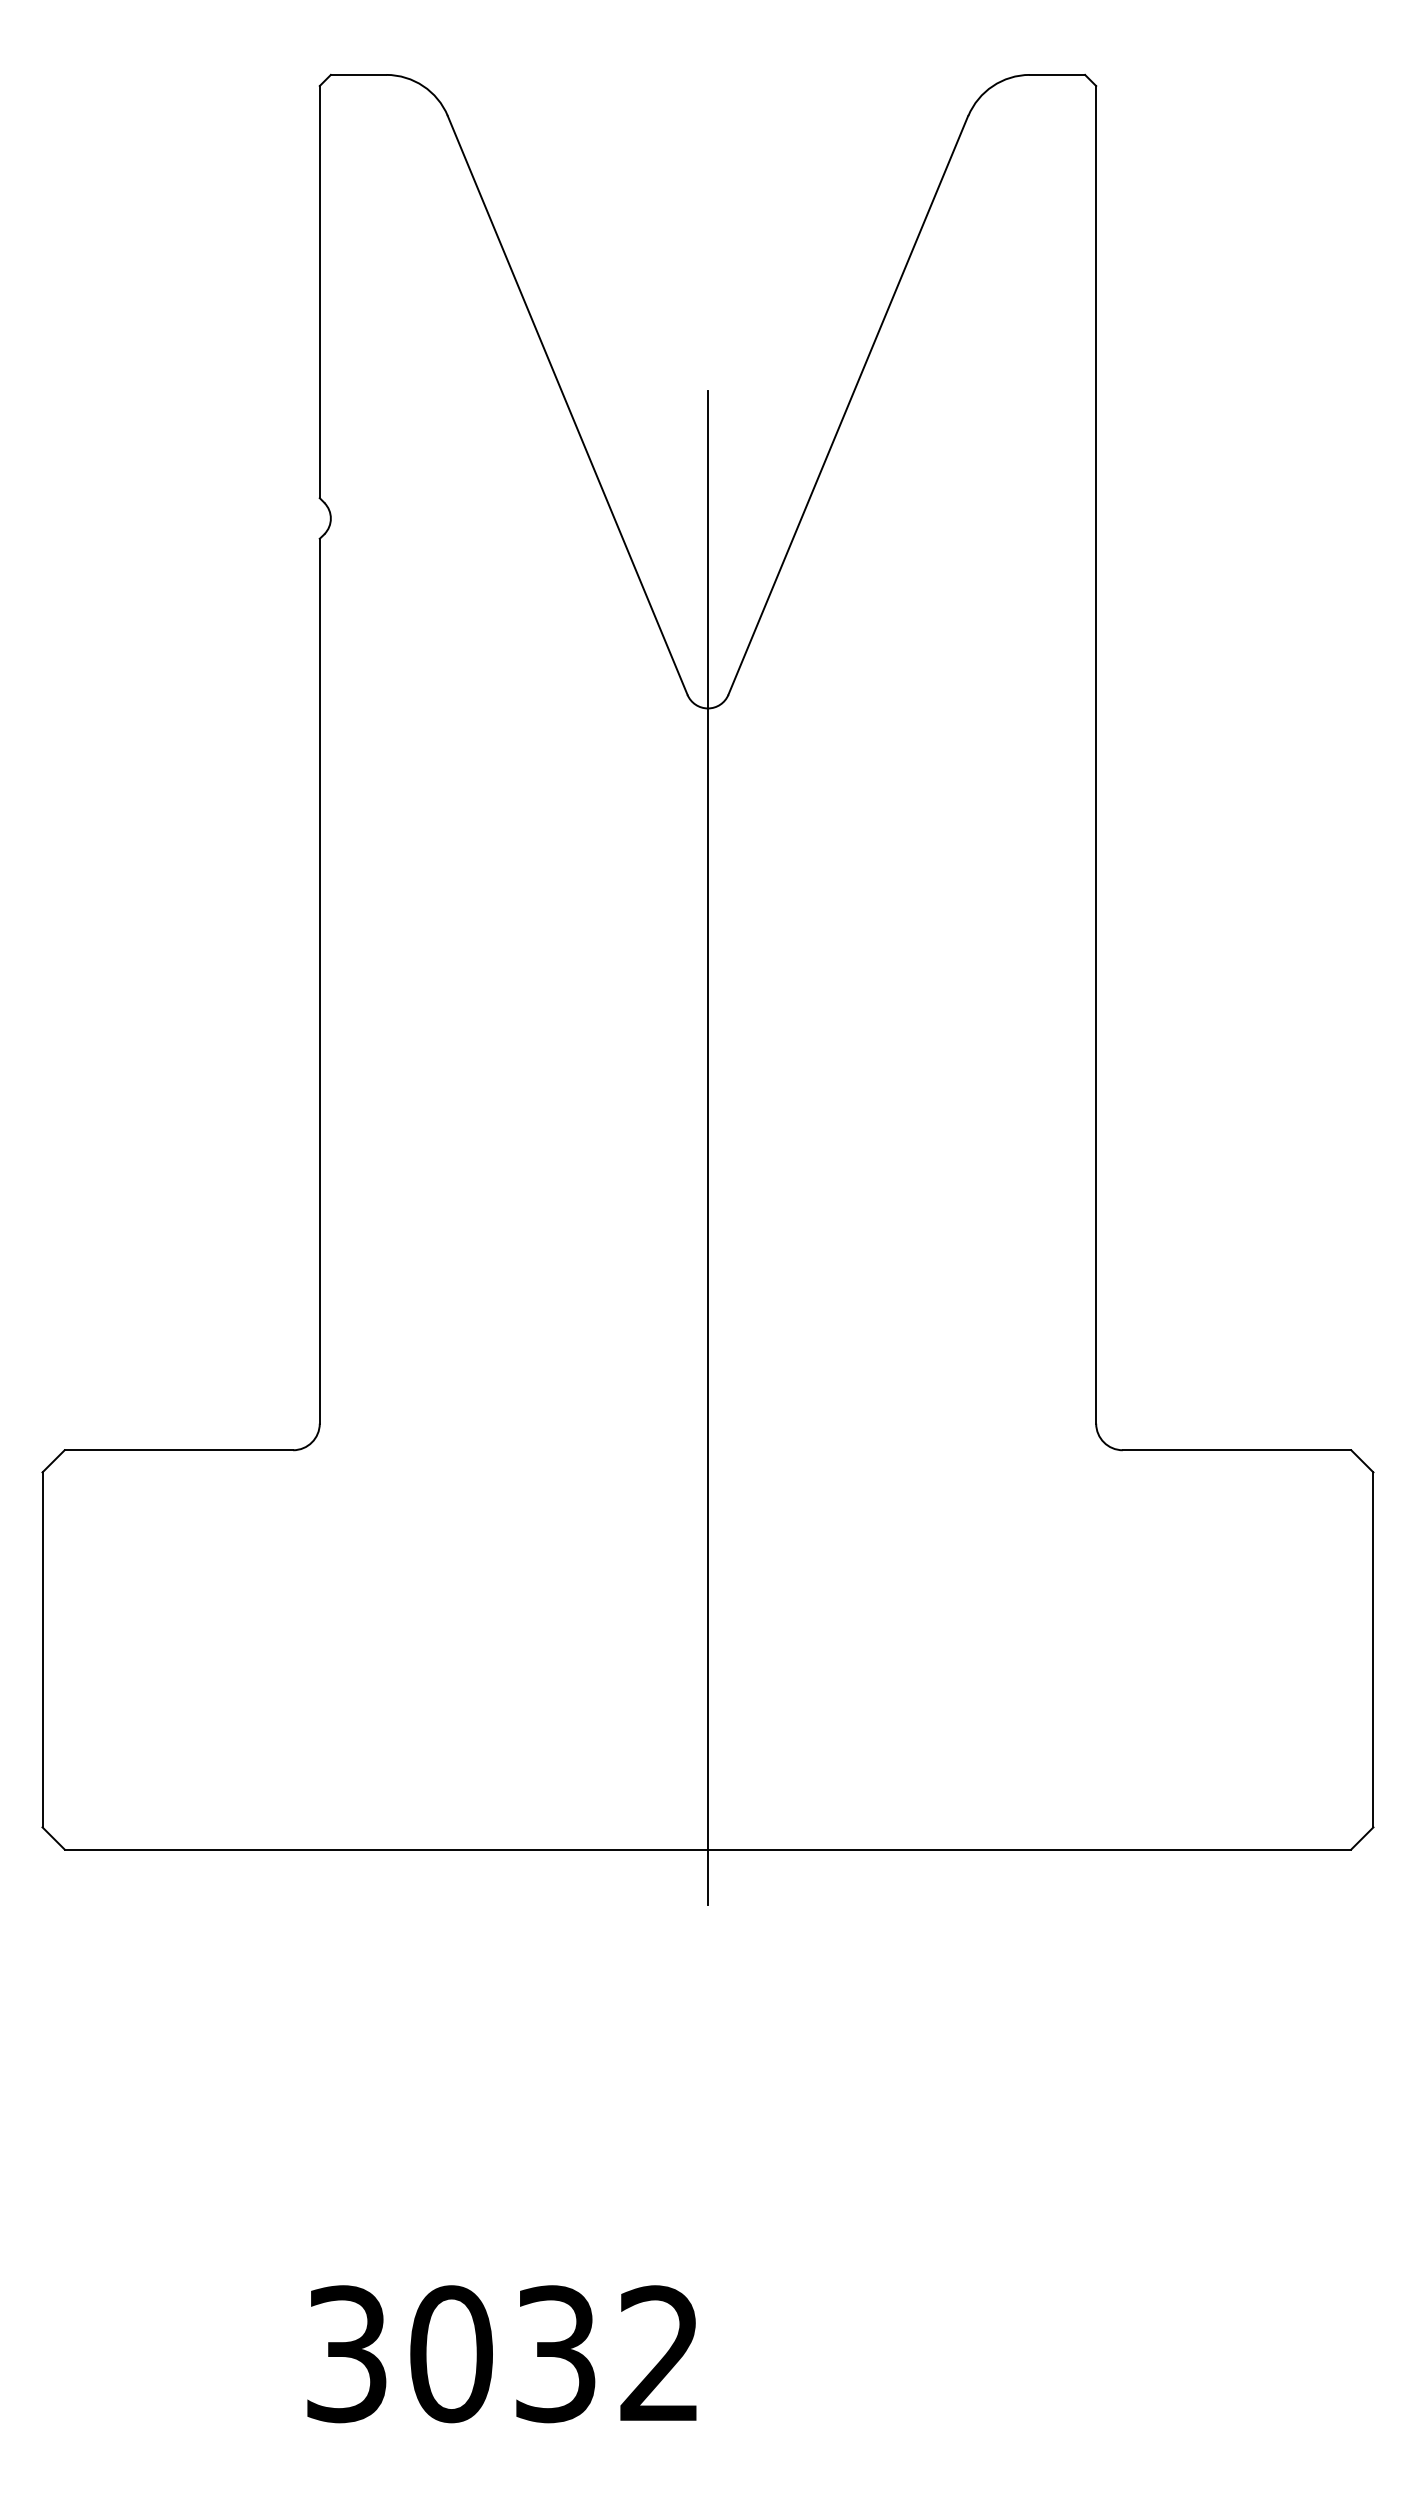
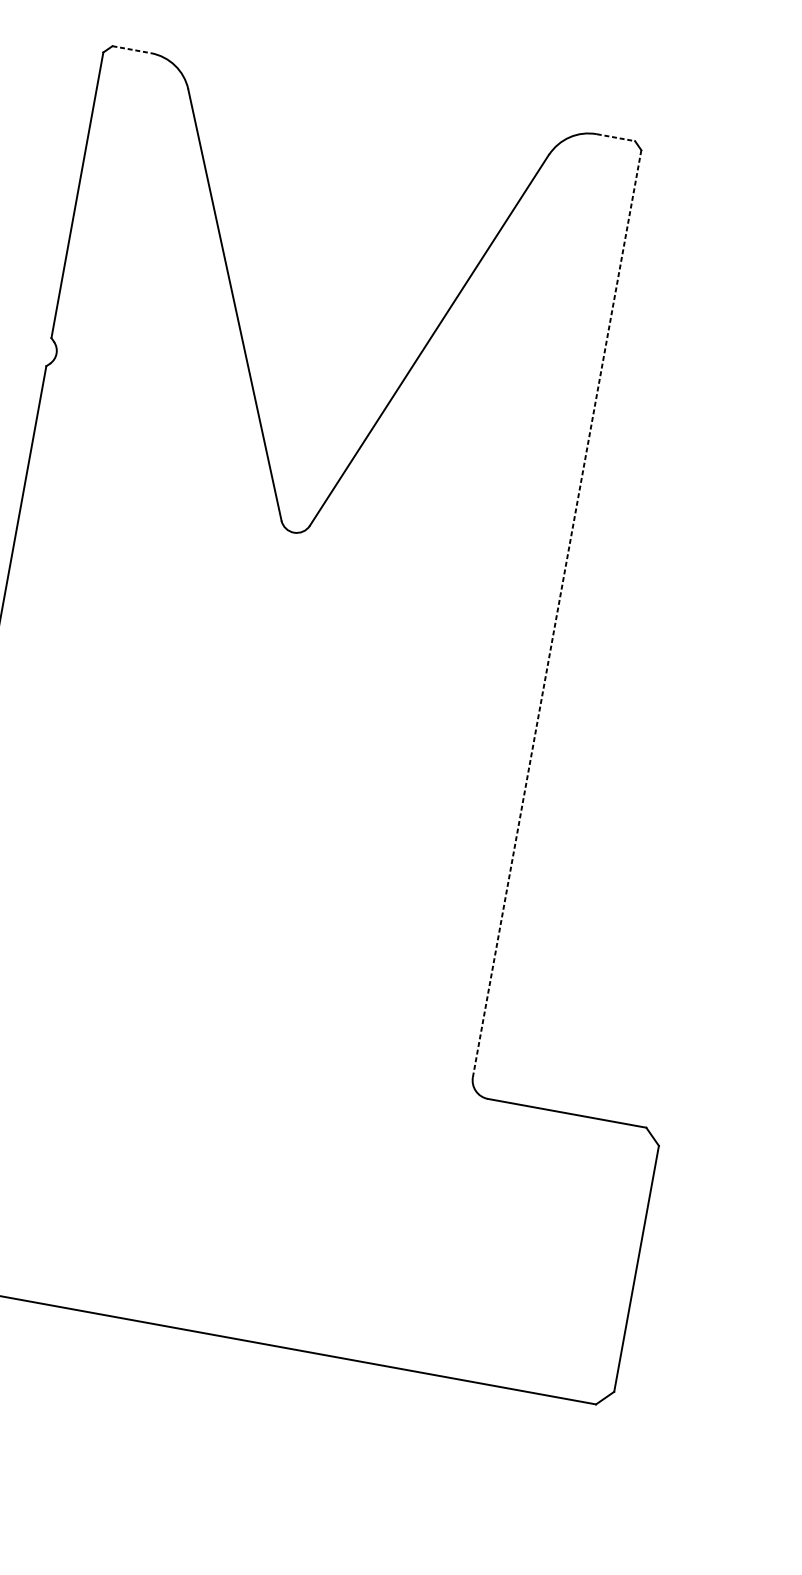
line: (358, 74) -> (131, 49), solid -> dashed
line: (1057, 74) -> (616, 137), solid -> dashed
line: (1096, 754) -> (557, 613), solid -> dashed
line: (707, 1147) -> (238, 836), removed

